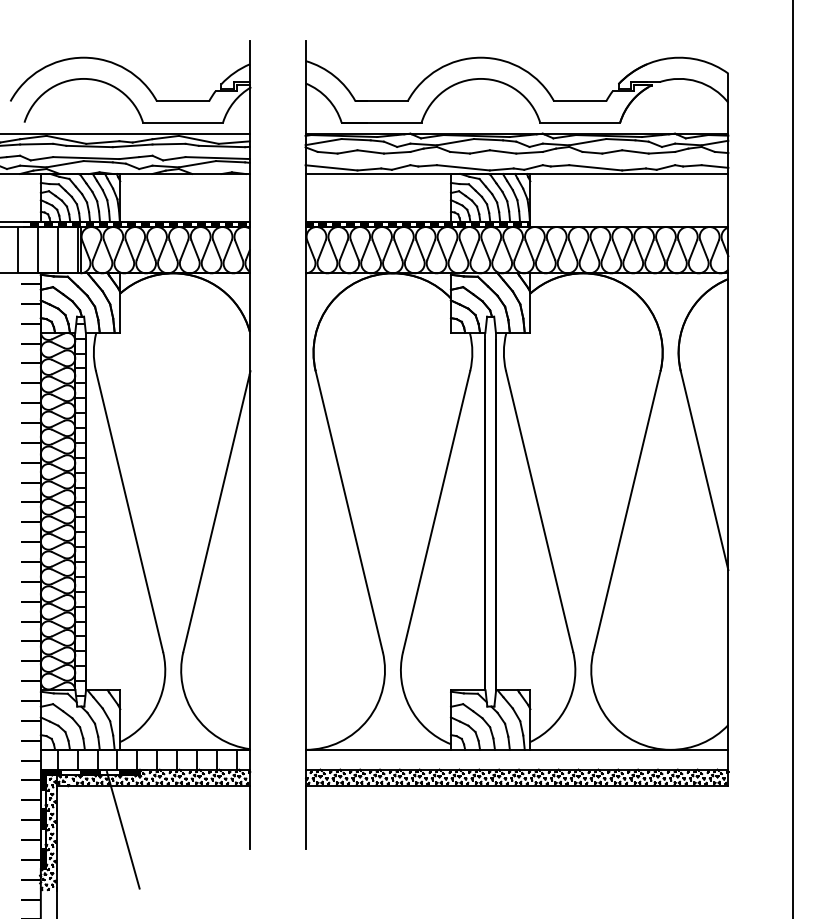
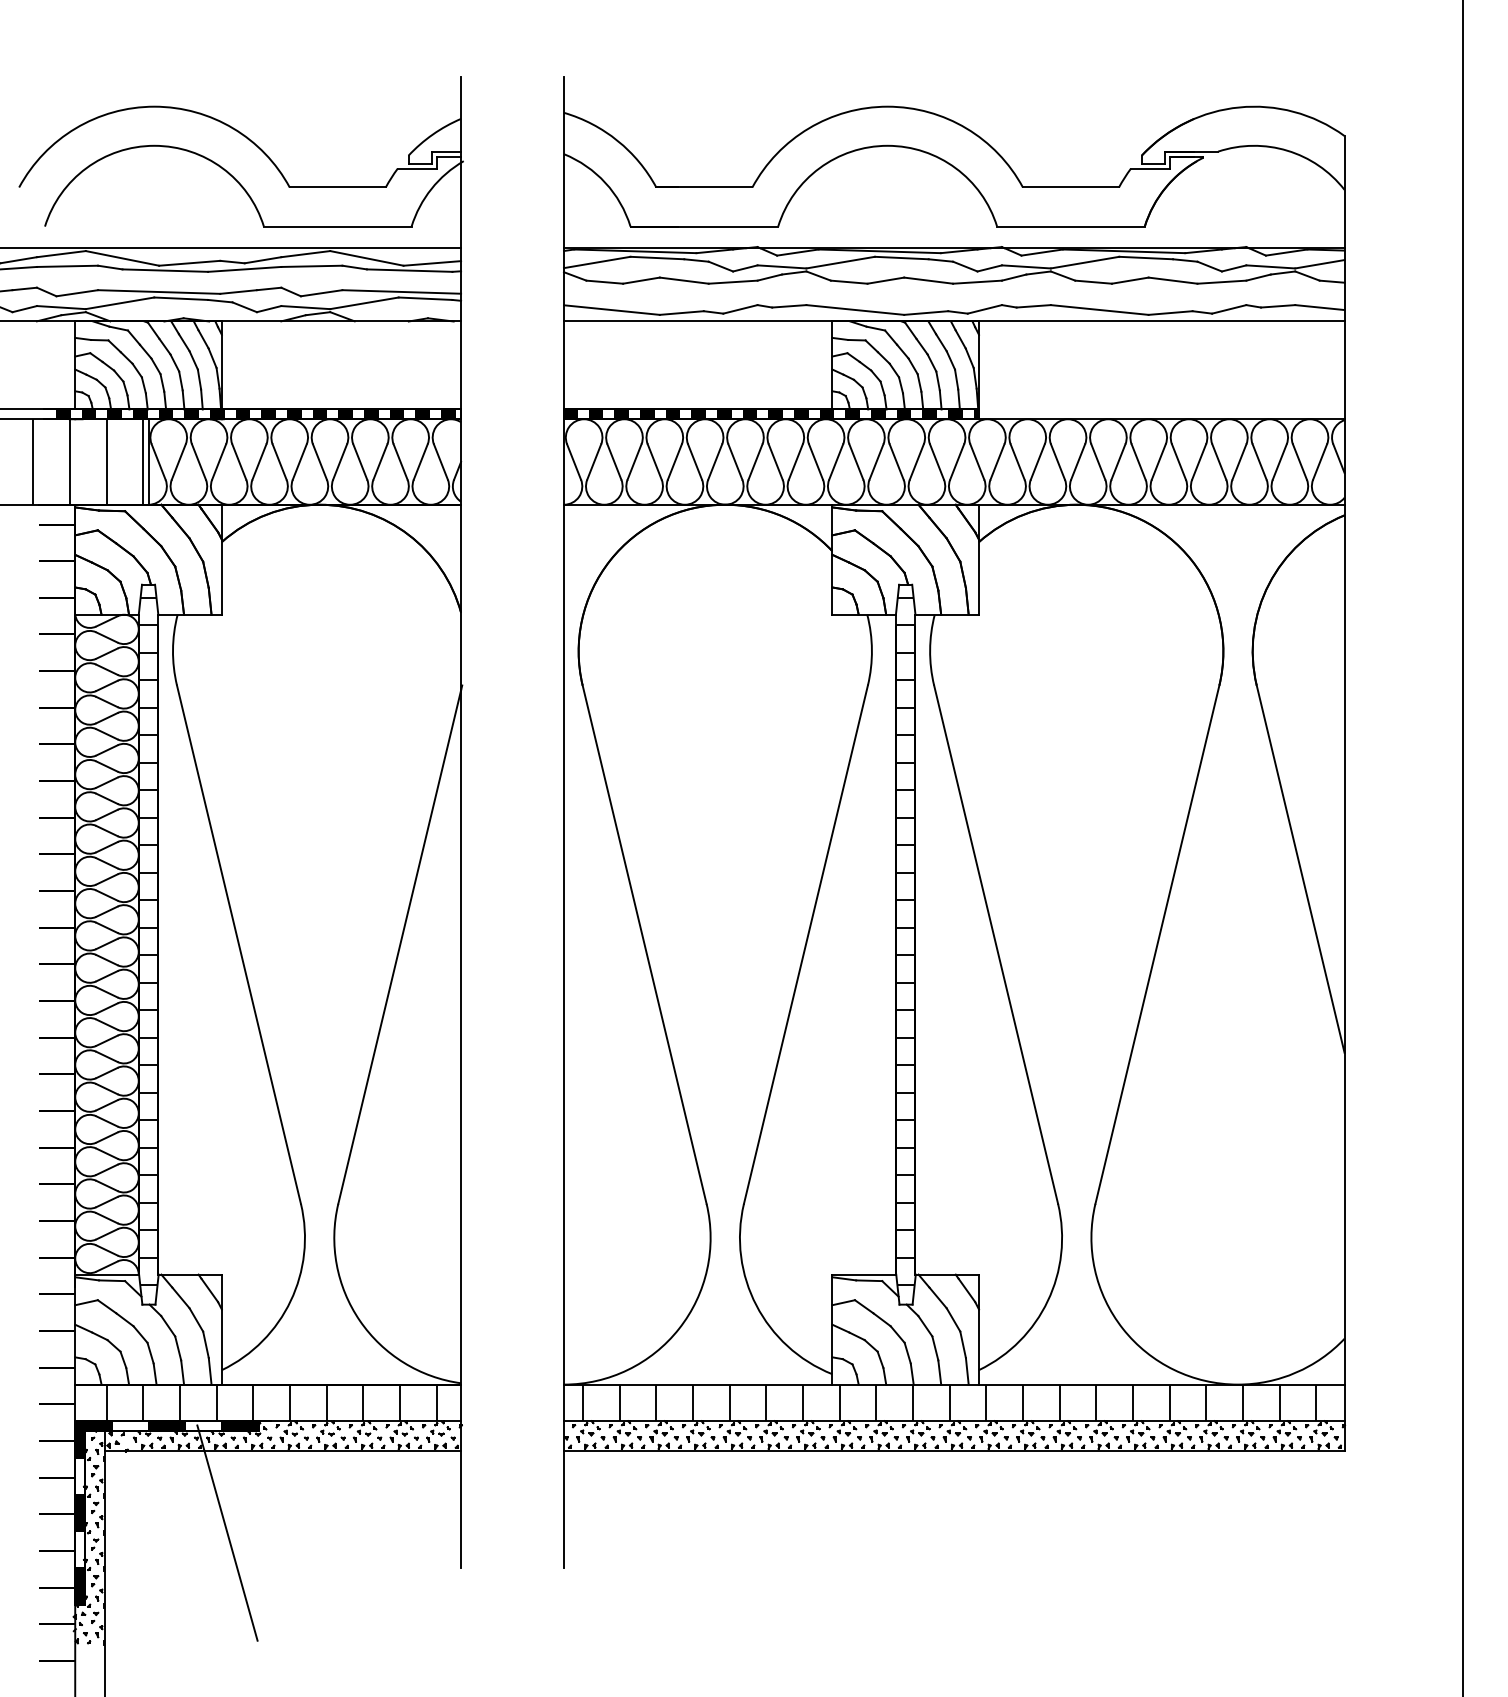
hatch: (490, 509) -> (905, 940), added
hatch: (514, 759) -> (949, 1402), added

